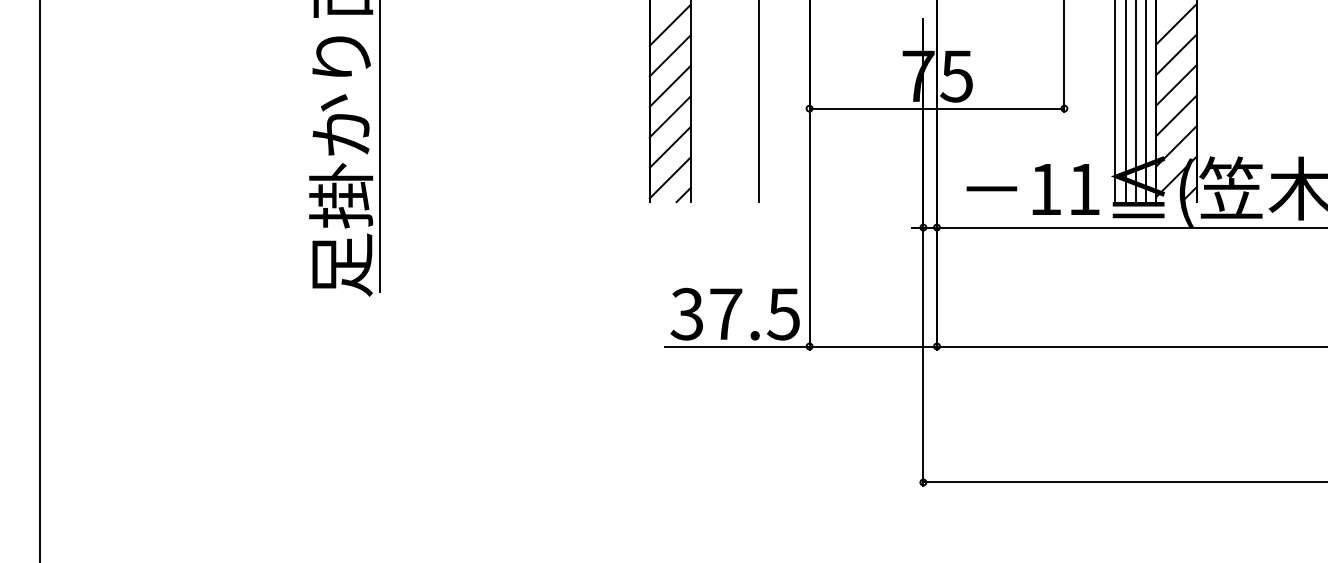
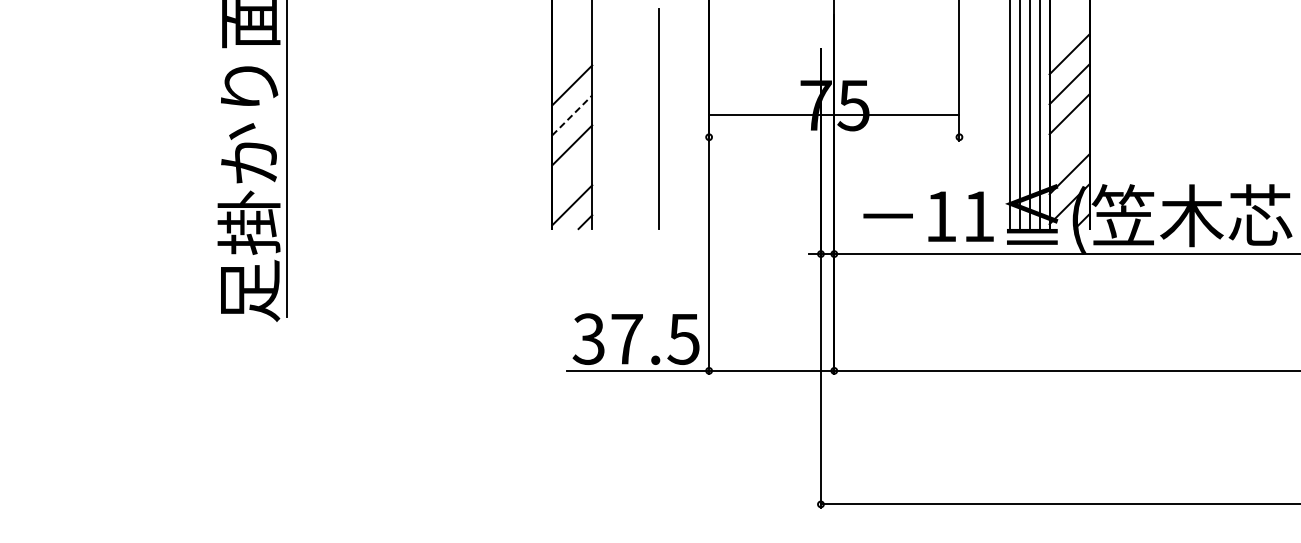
line: (669, 24) -> (571, 54), removed
line: (670, 86) -> (572, 115), solid -> dashed
line: (936, 108) -> (833, 114), moved
line: (1176, 115) -> (1069, 143), removed
line: (669, 147) -> (571, 175), removed

